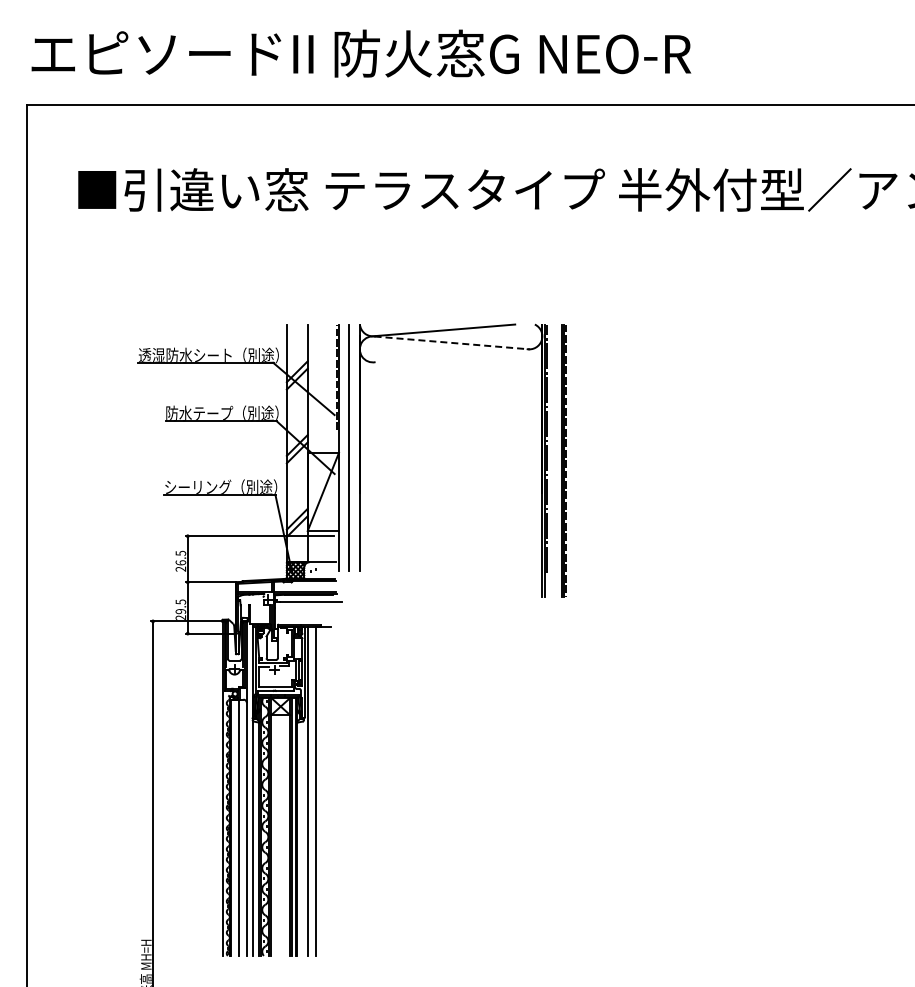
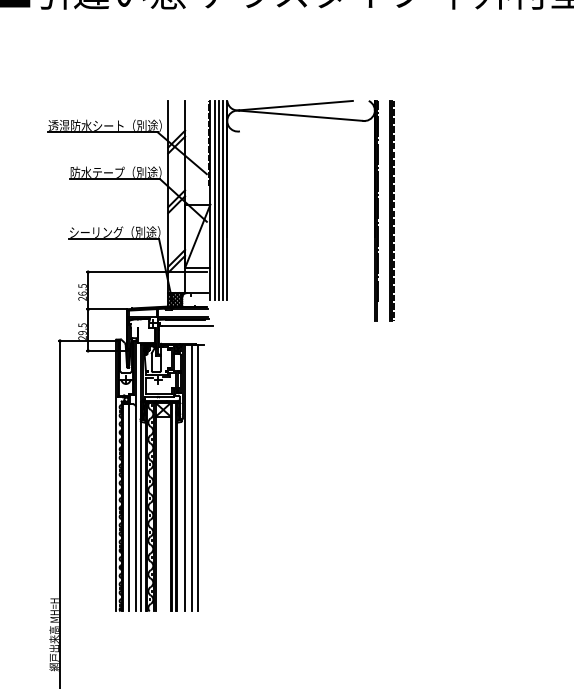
line: (452, 342) -> (302, 115), dashed -> solid
line: (344, 447) -> (214, 200), added
line: (354, 447) -> (222, 200), added
line: (323, 790) -> (197, 477), added

